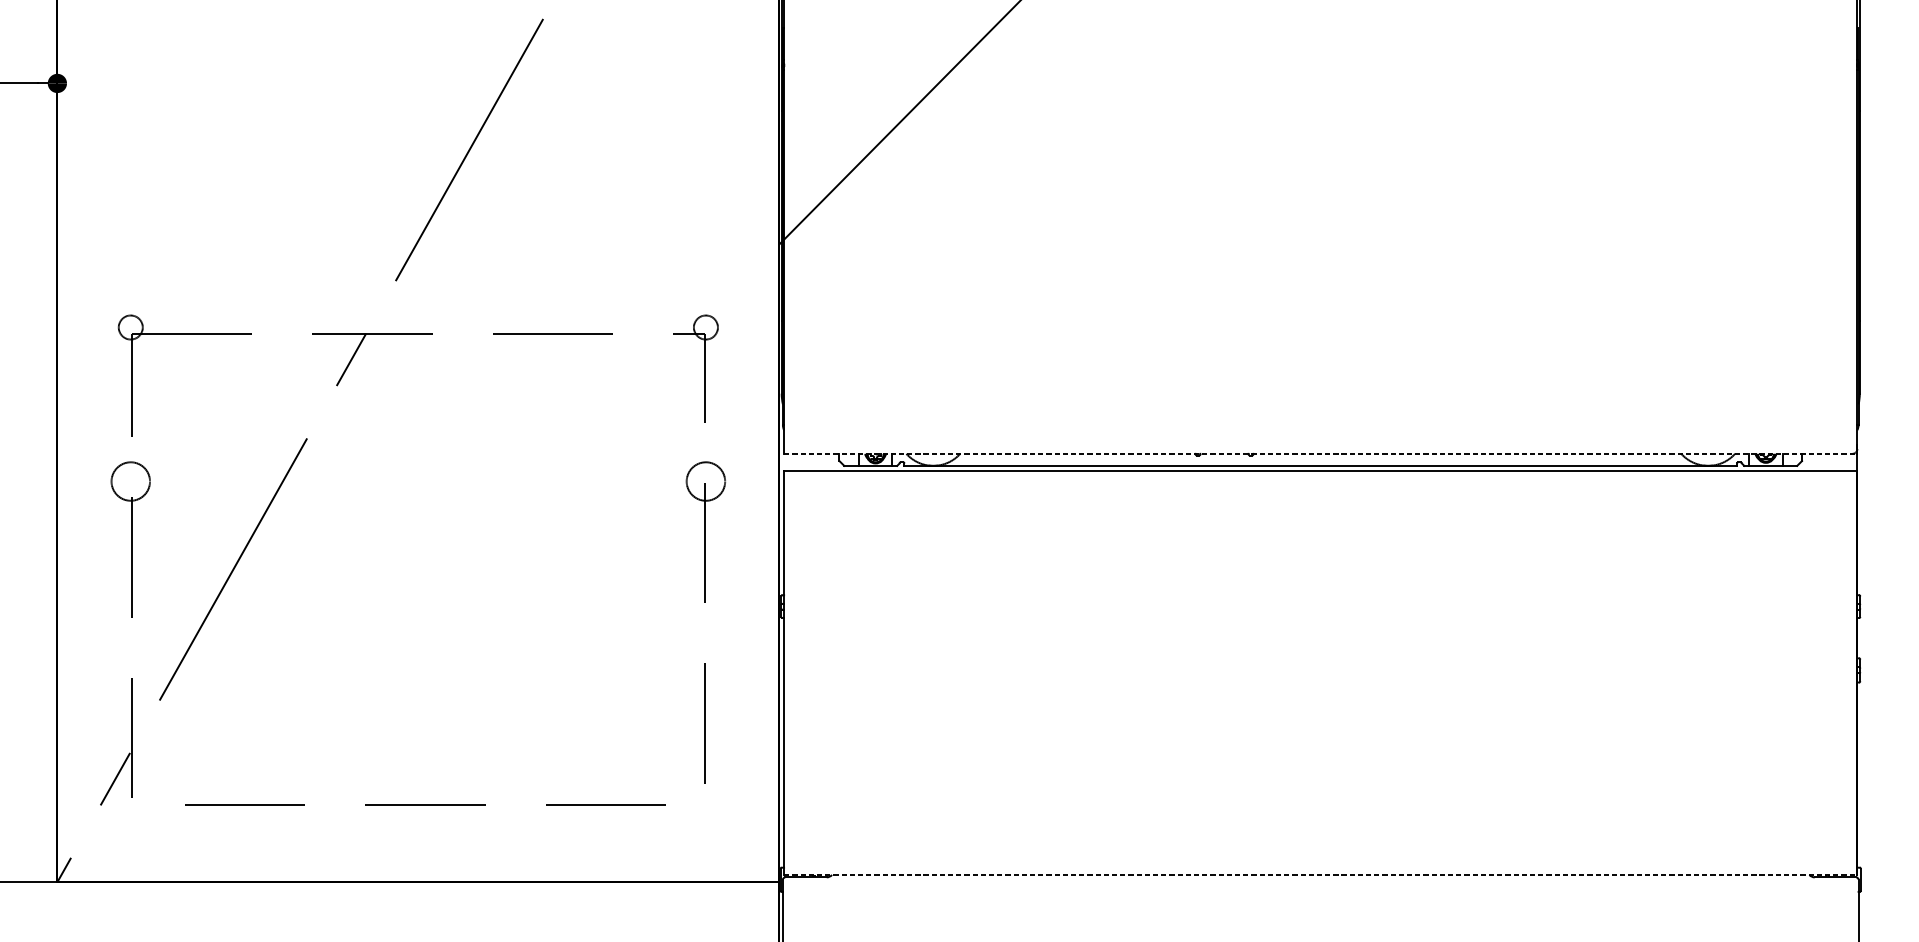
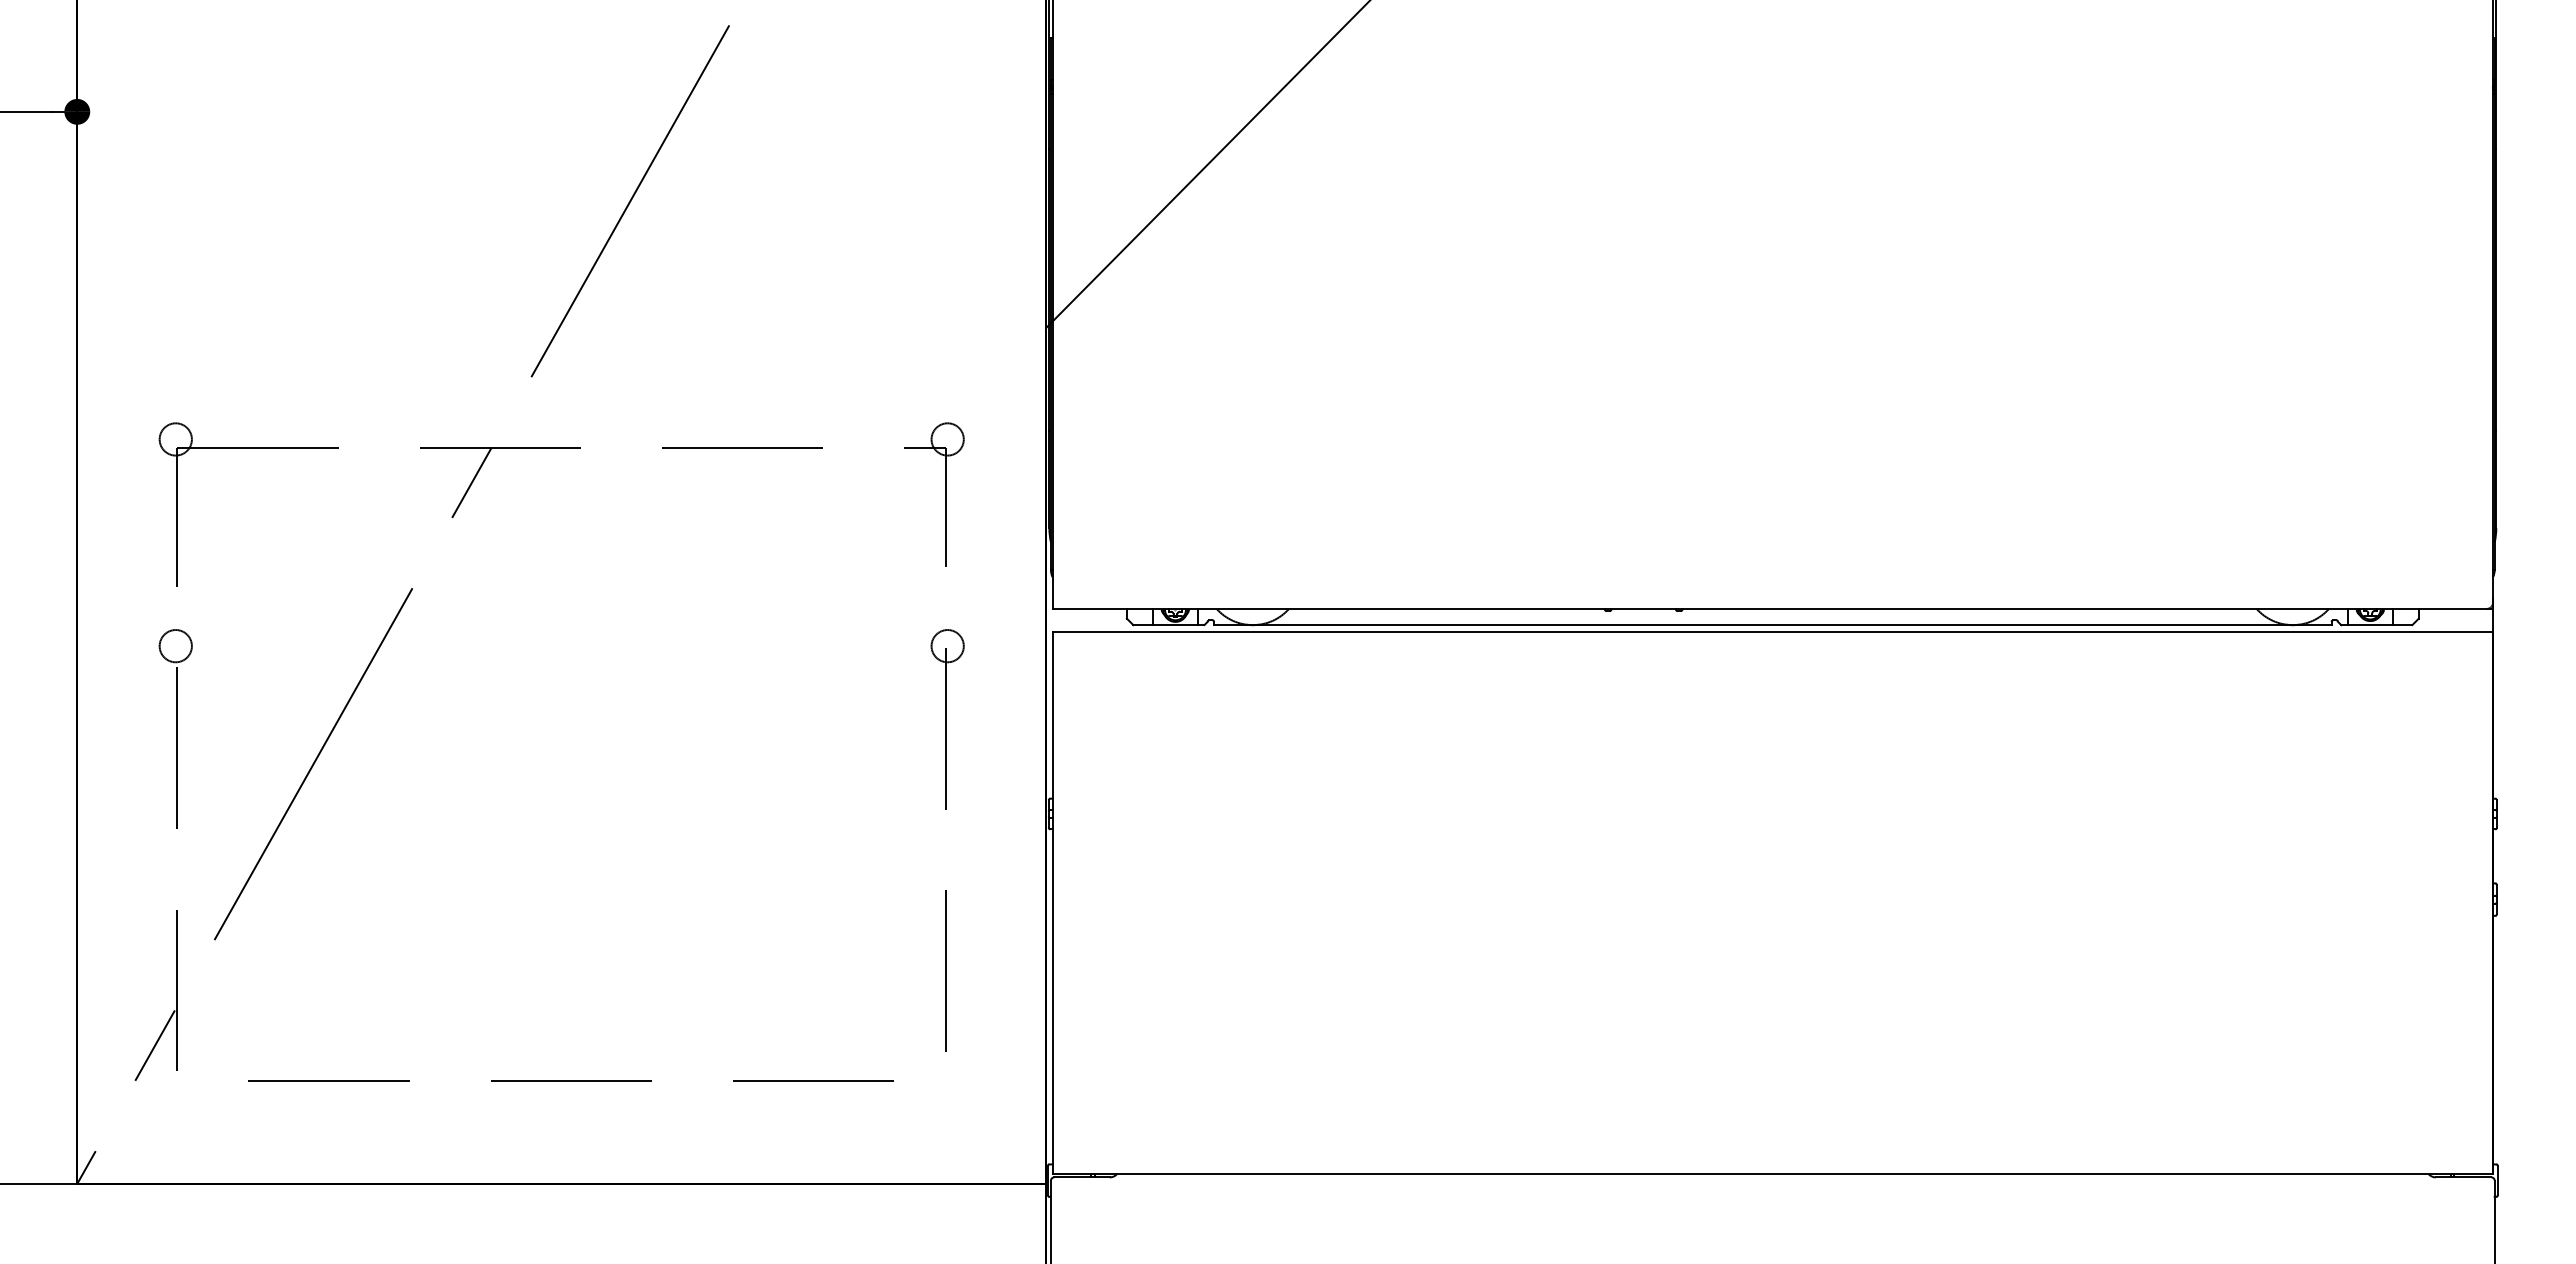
line: (1321, 454) -> (1773, 609), dashed -> solid
circle: (130, 481) -> (175, 646), size x0.62
circle: (705, 481) -> (947, 646), size x0.62
line: (1321, 875) -> (1773, 1174), dashed -> solid

